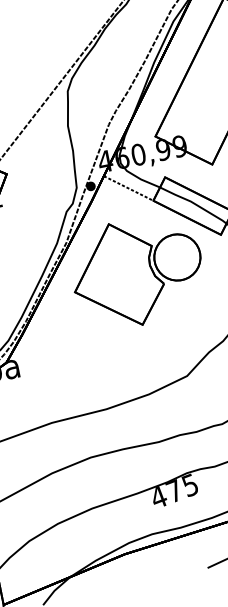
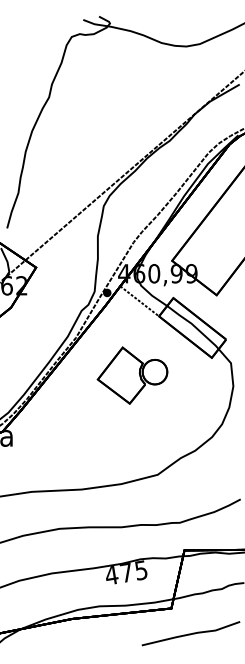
part: (137, 271) -> (132, 375), size x0.6

